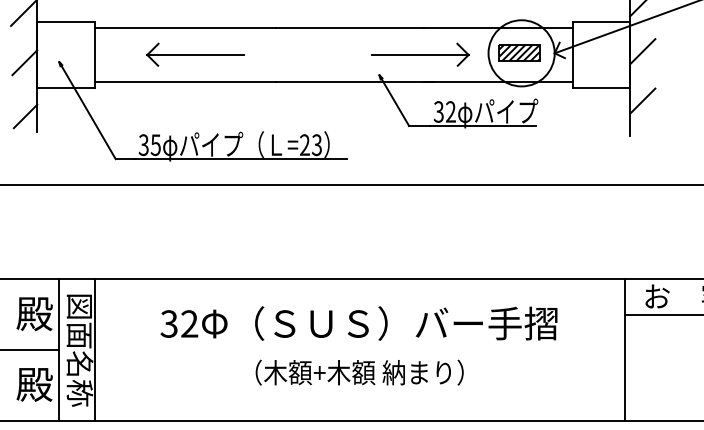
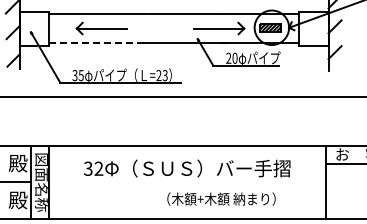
line: (186, 81) -> (97, 42), solid -> dashed
text: (444, 110) -> (231, 57), 32 -> 20
text: (359, 371) -> (221, 198), moved

